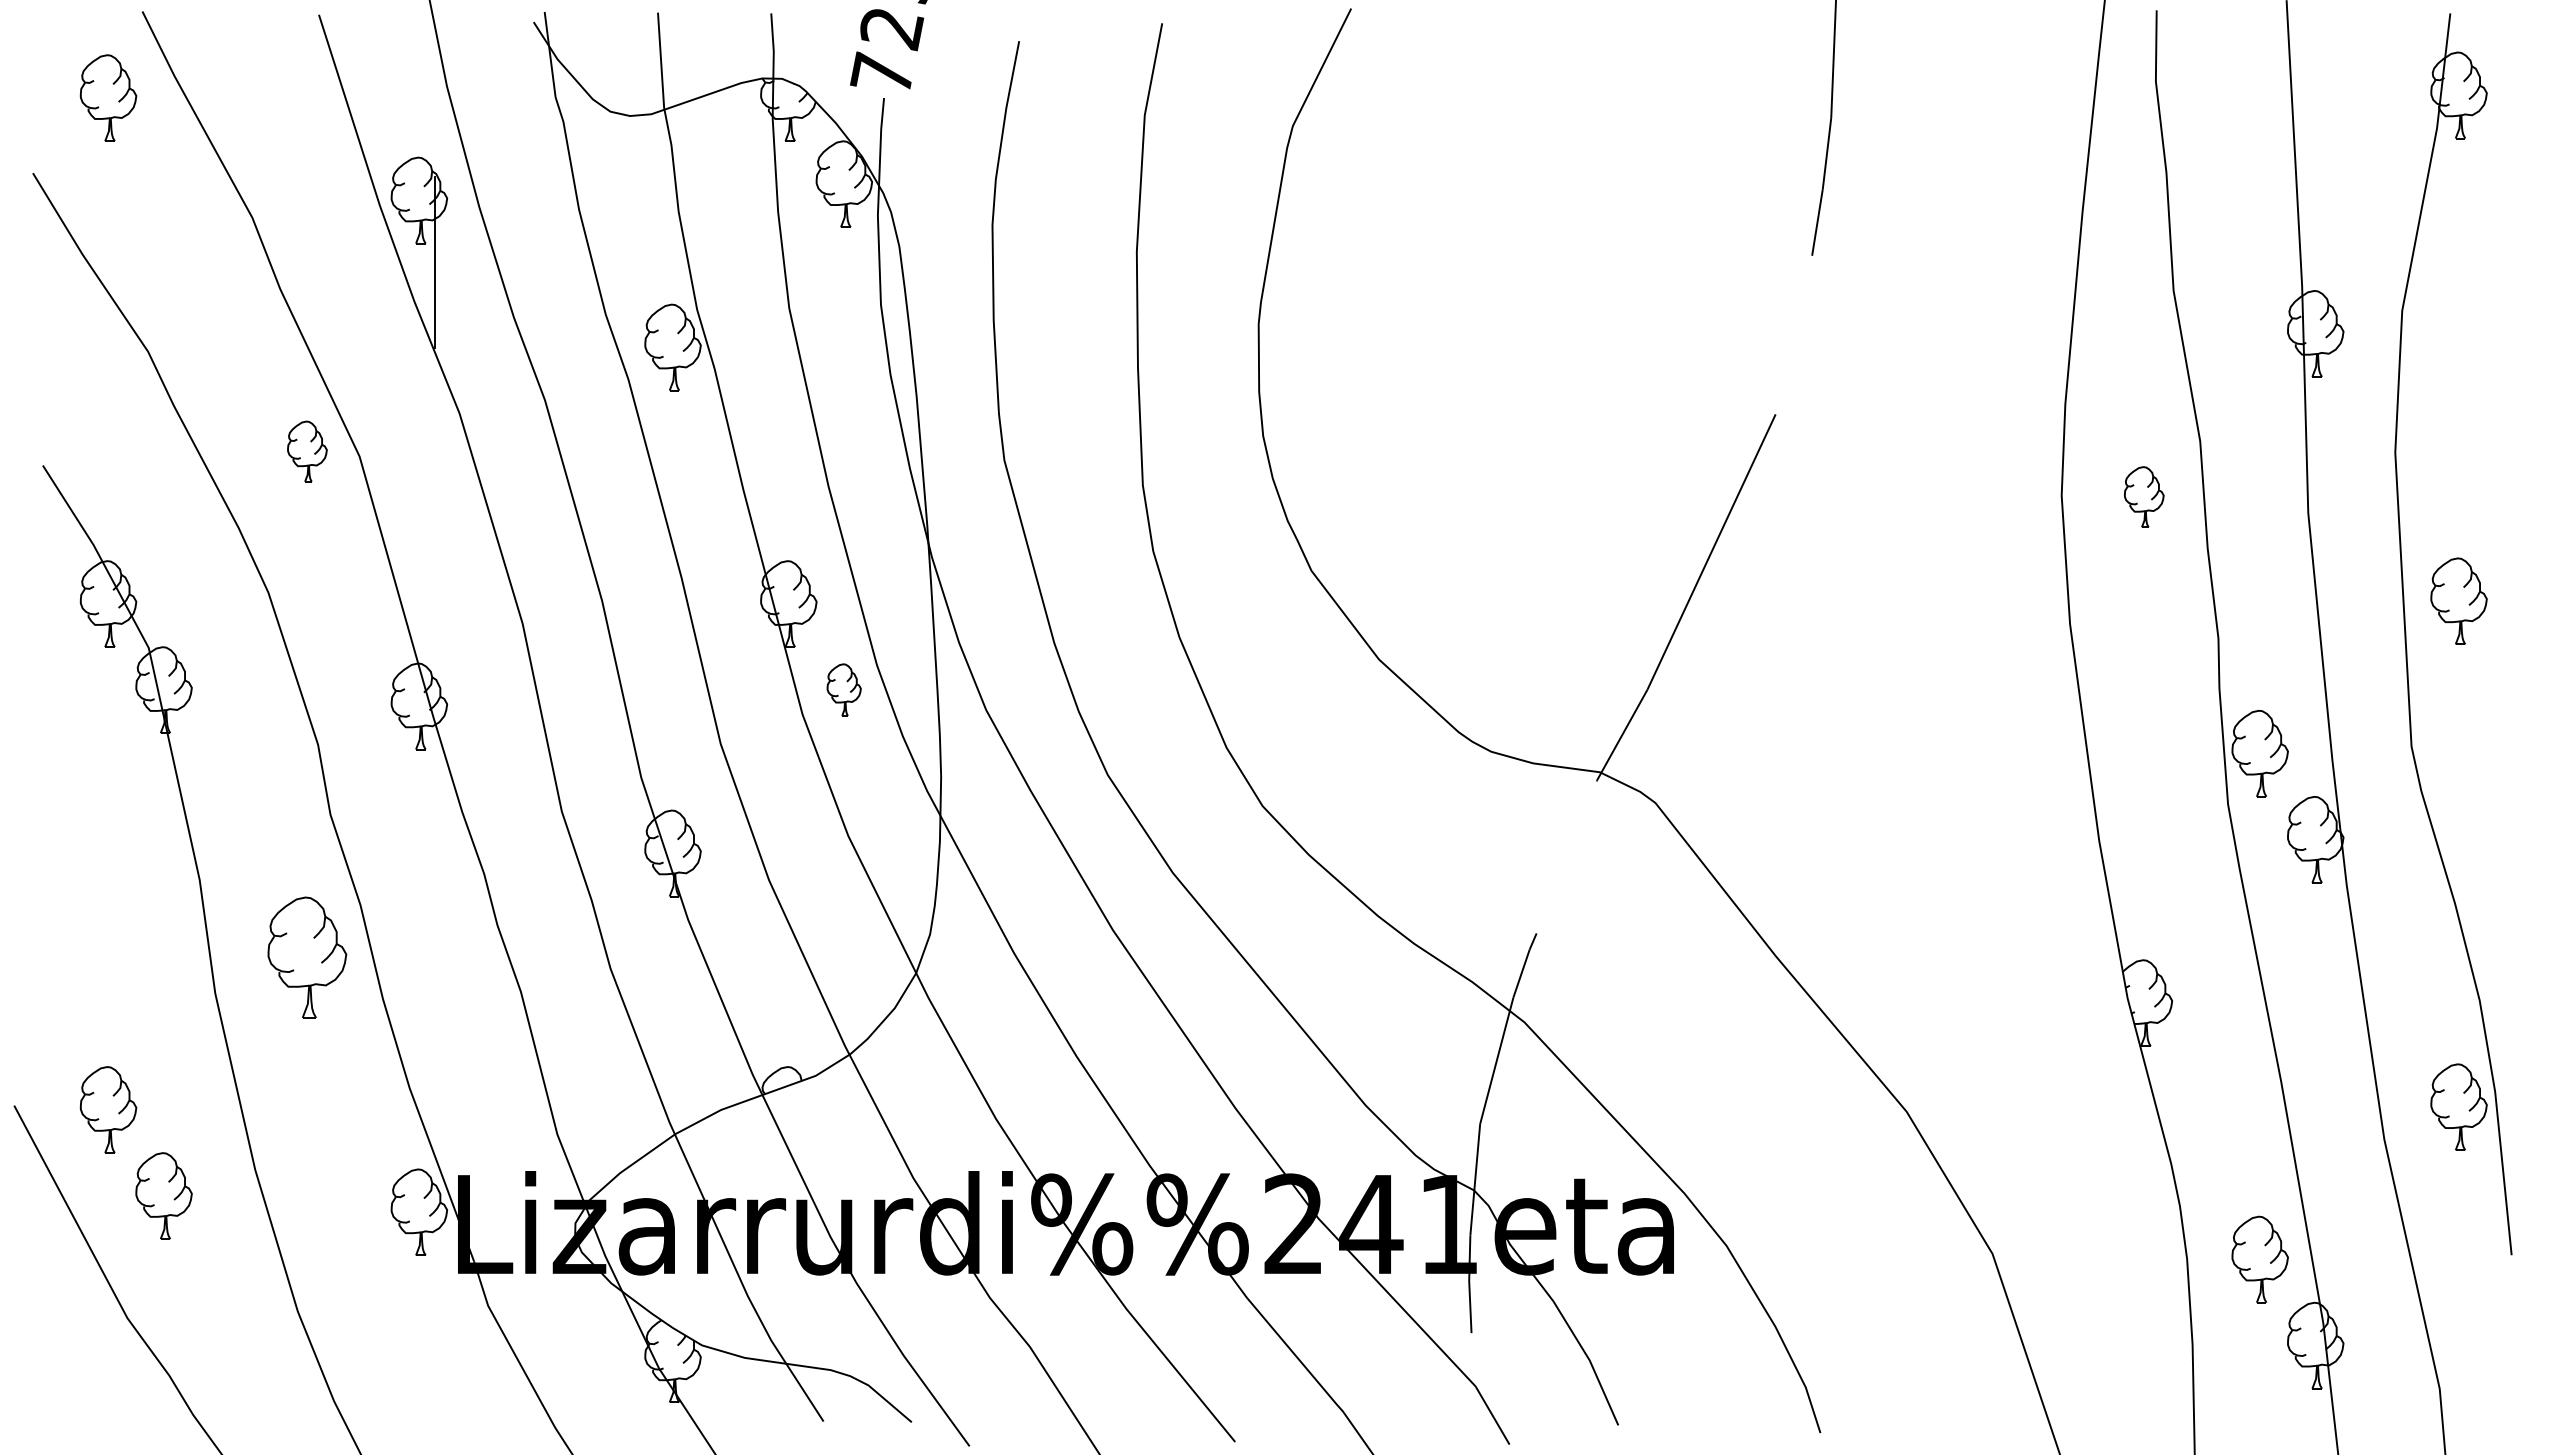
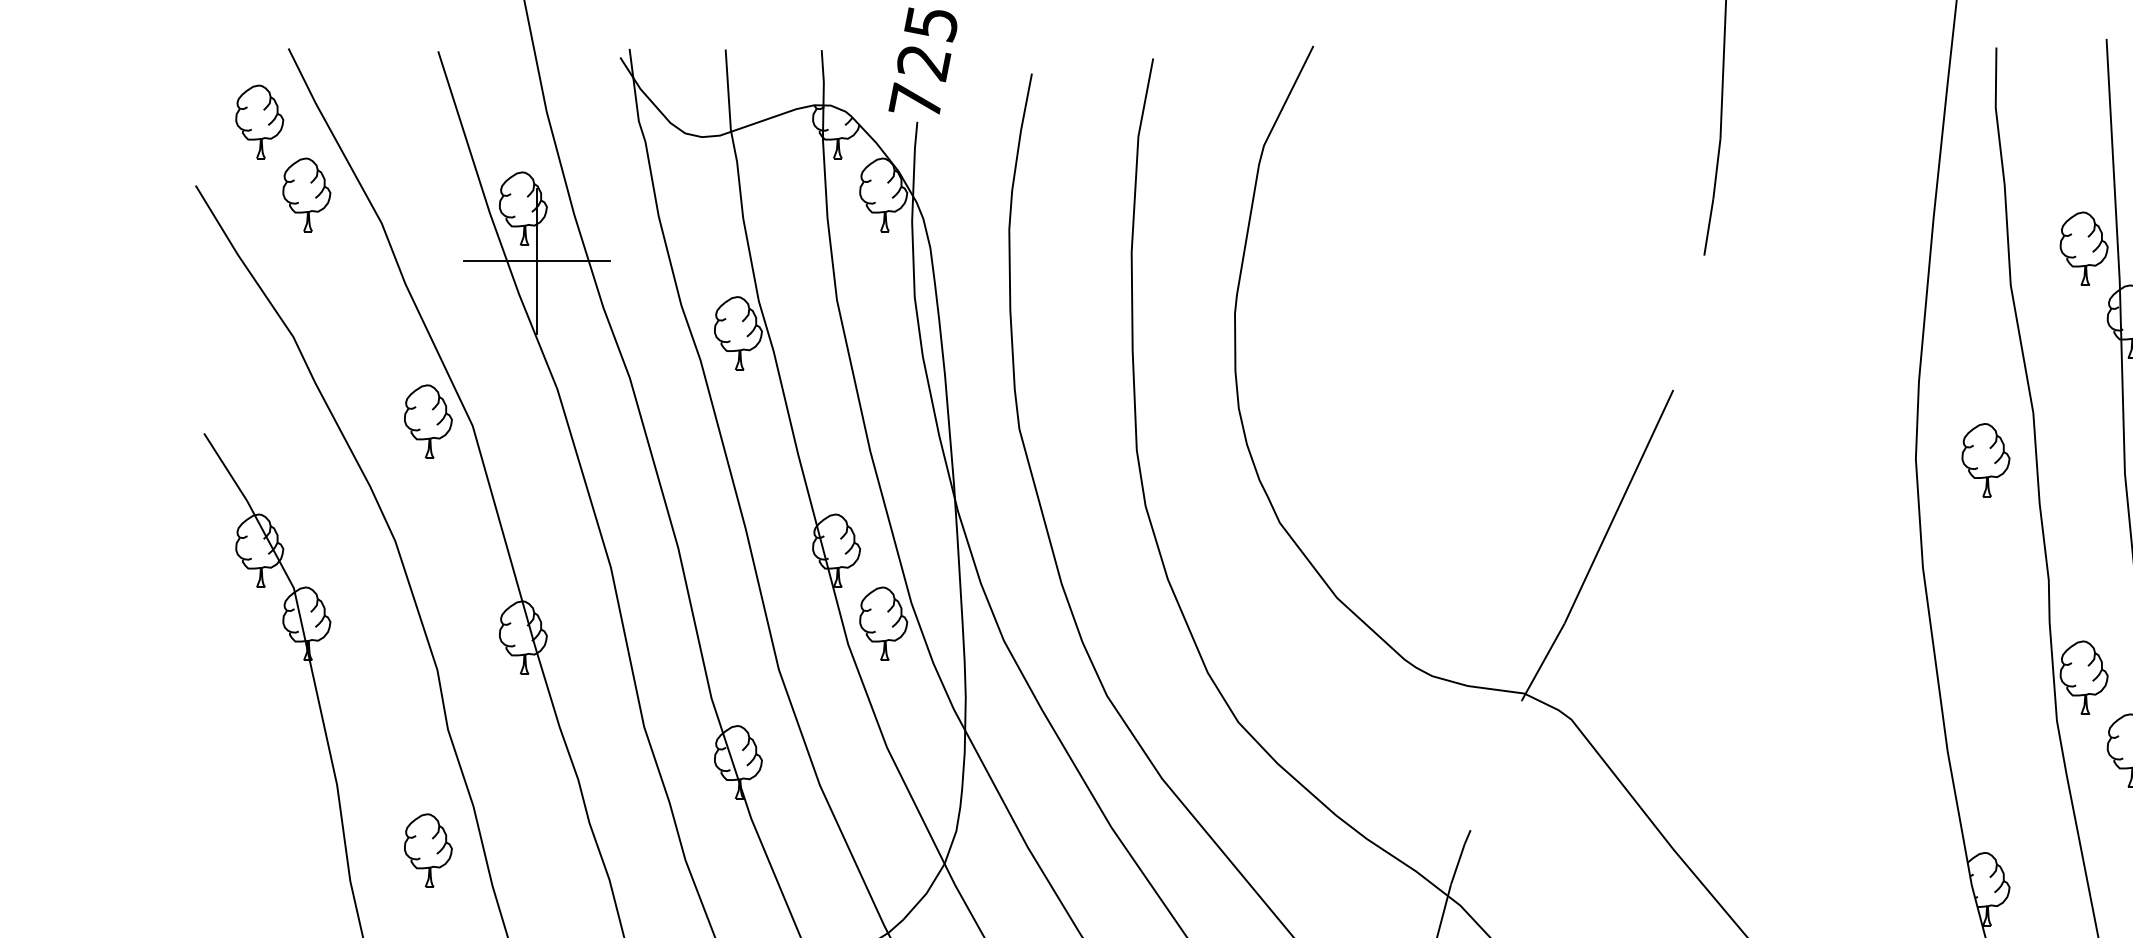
part: (163, 183) -> (306, 194), added
part: (2259, 247) -> (2083, 248), added
line: (435, 262) -> (537, 261), added
part: (307, 451) -> (428, 421), size x1.43
part: (2143, 496) -> (1985, 459), size x1.43
part: (843, 689) -> (882, 623), size x1.67
part: (307, 957) -> (428, 850), size x0.71

